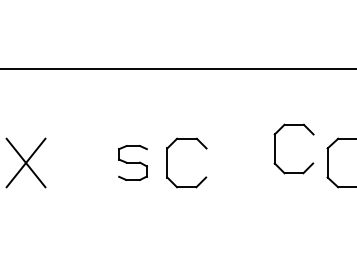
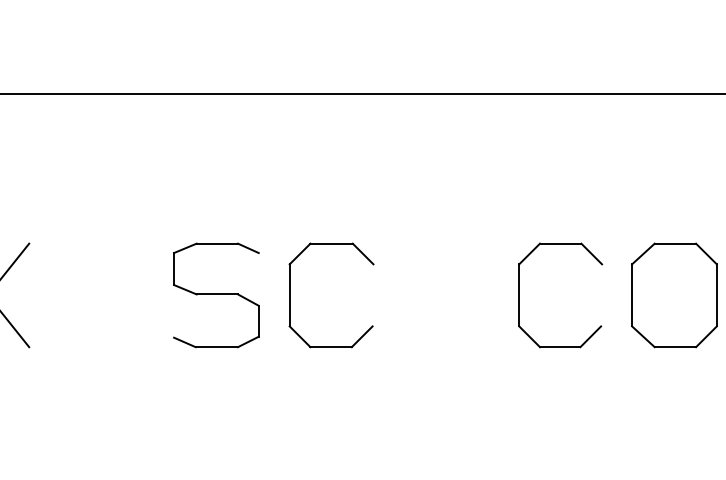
part: (275, 148) -> (520, 294), moved
part: (132, 162) -> (215, 294), size x1.43

